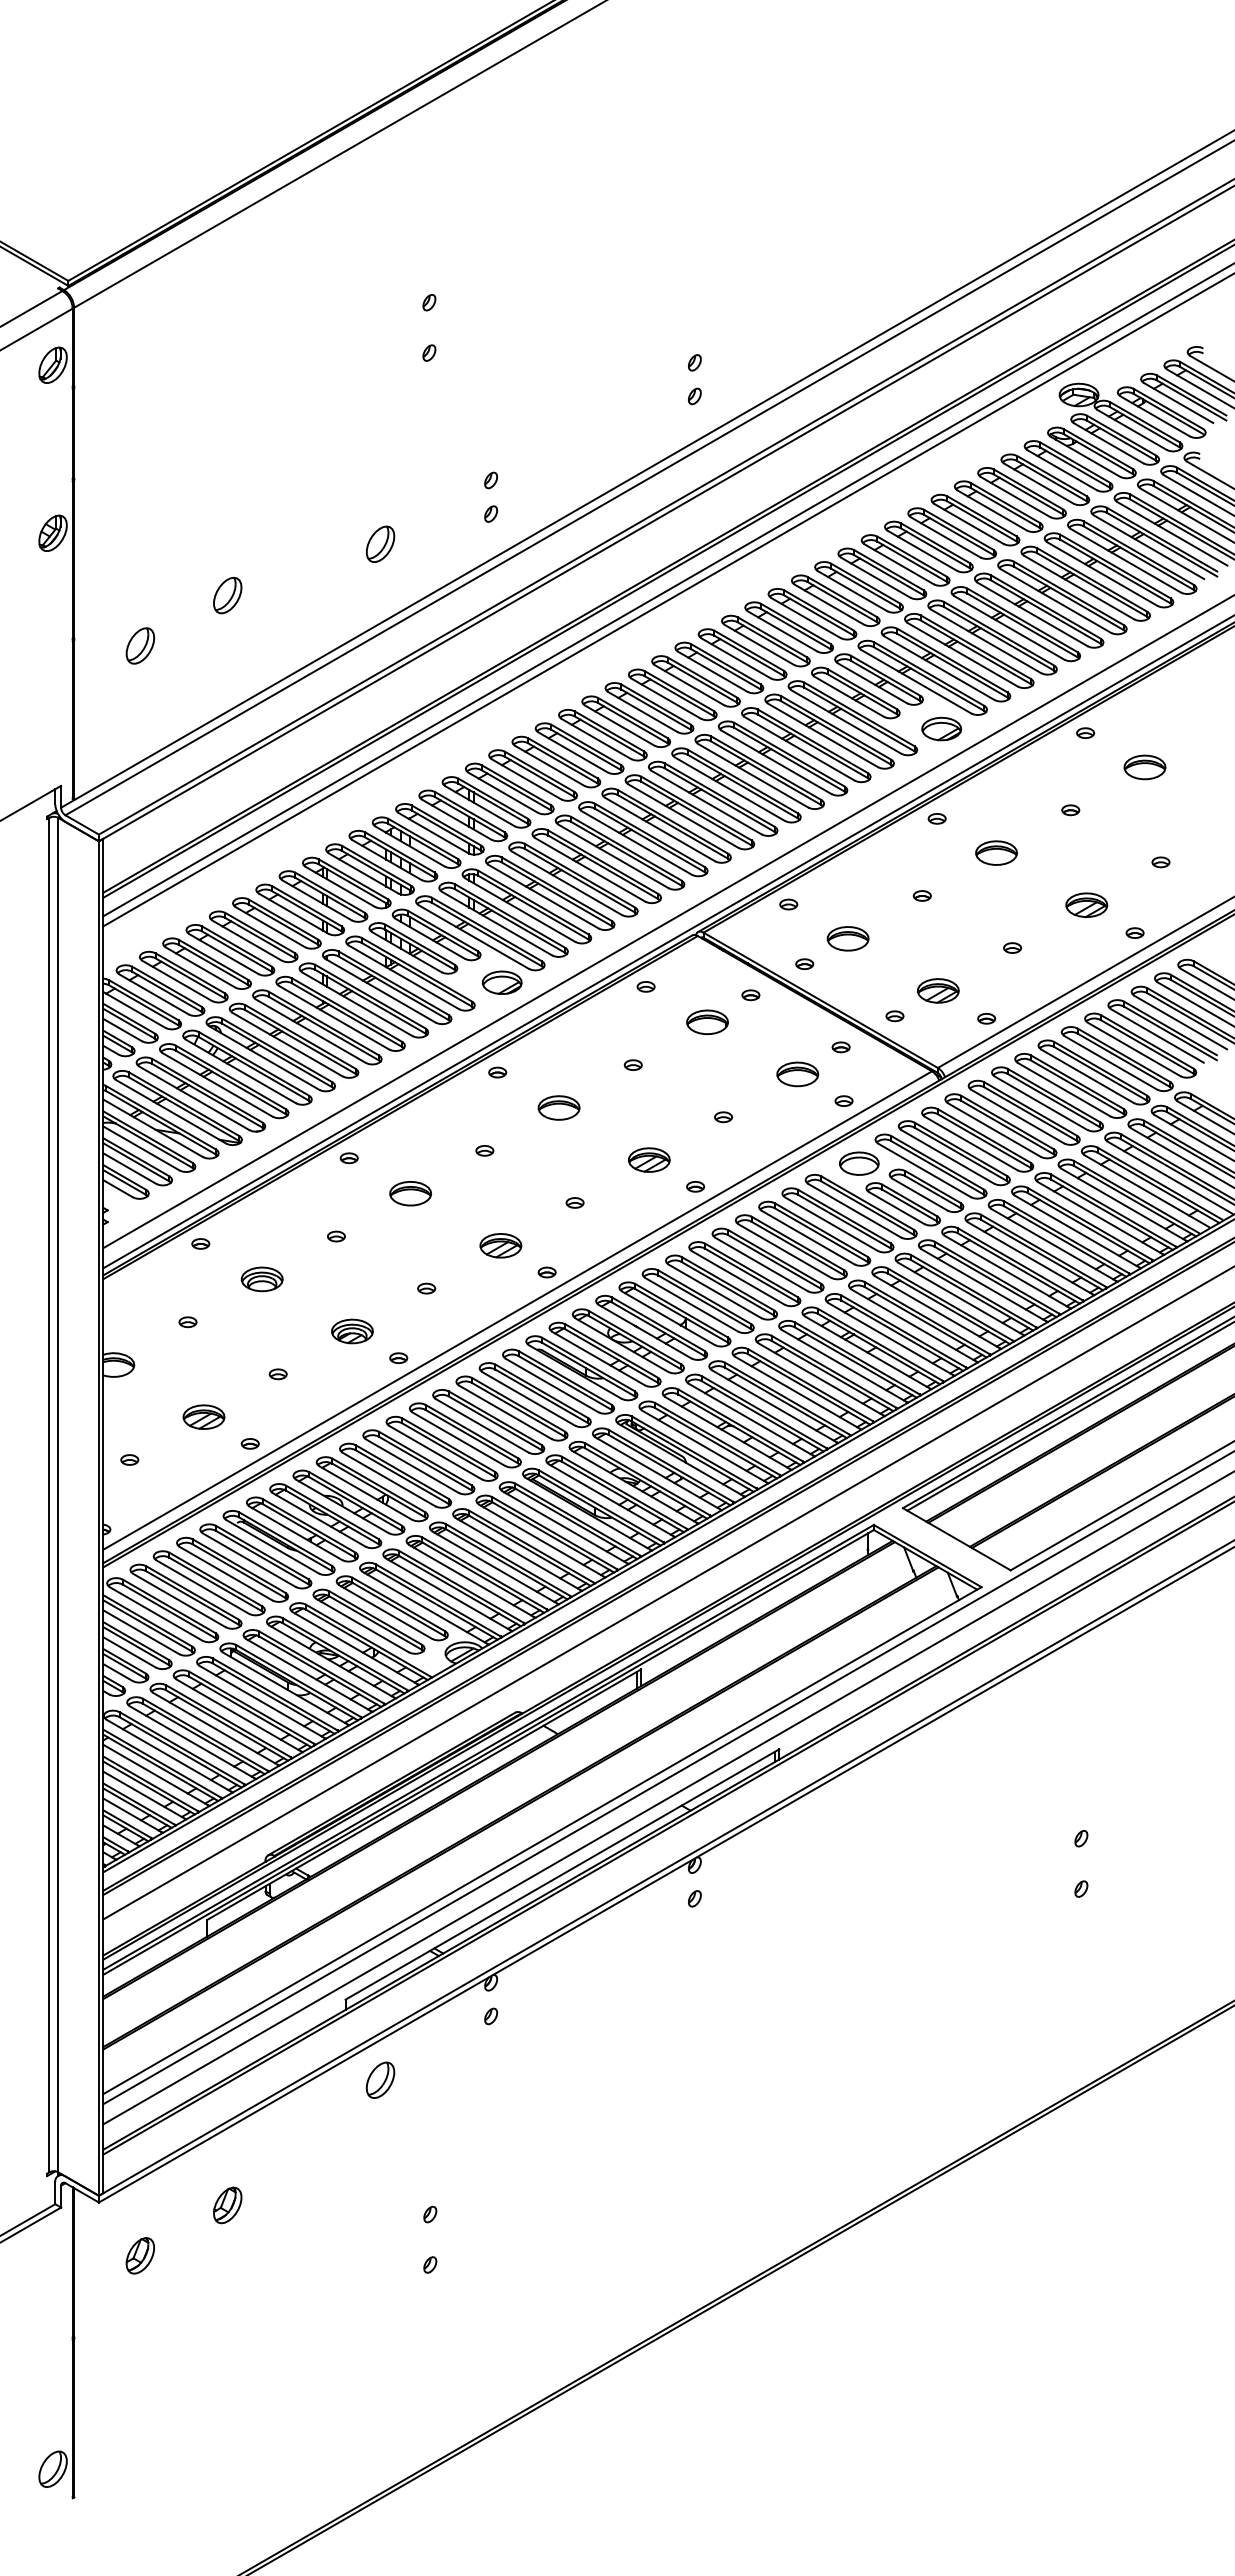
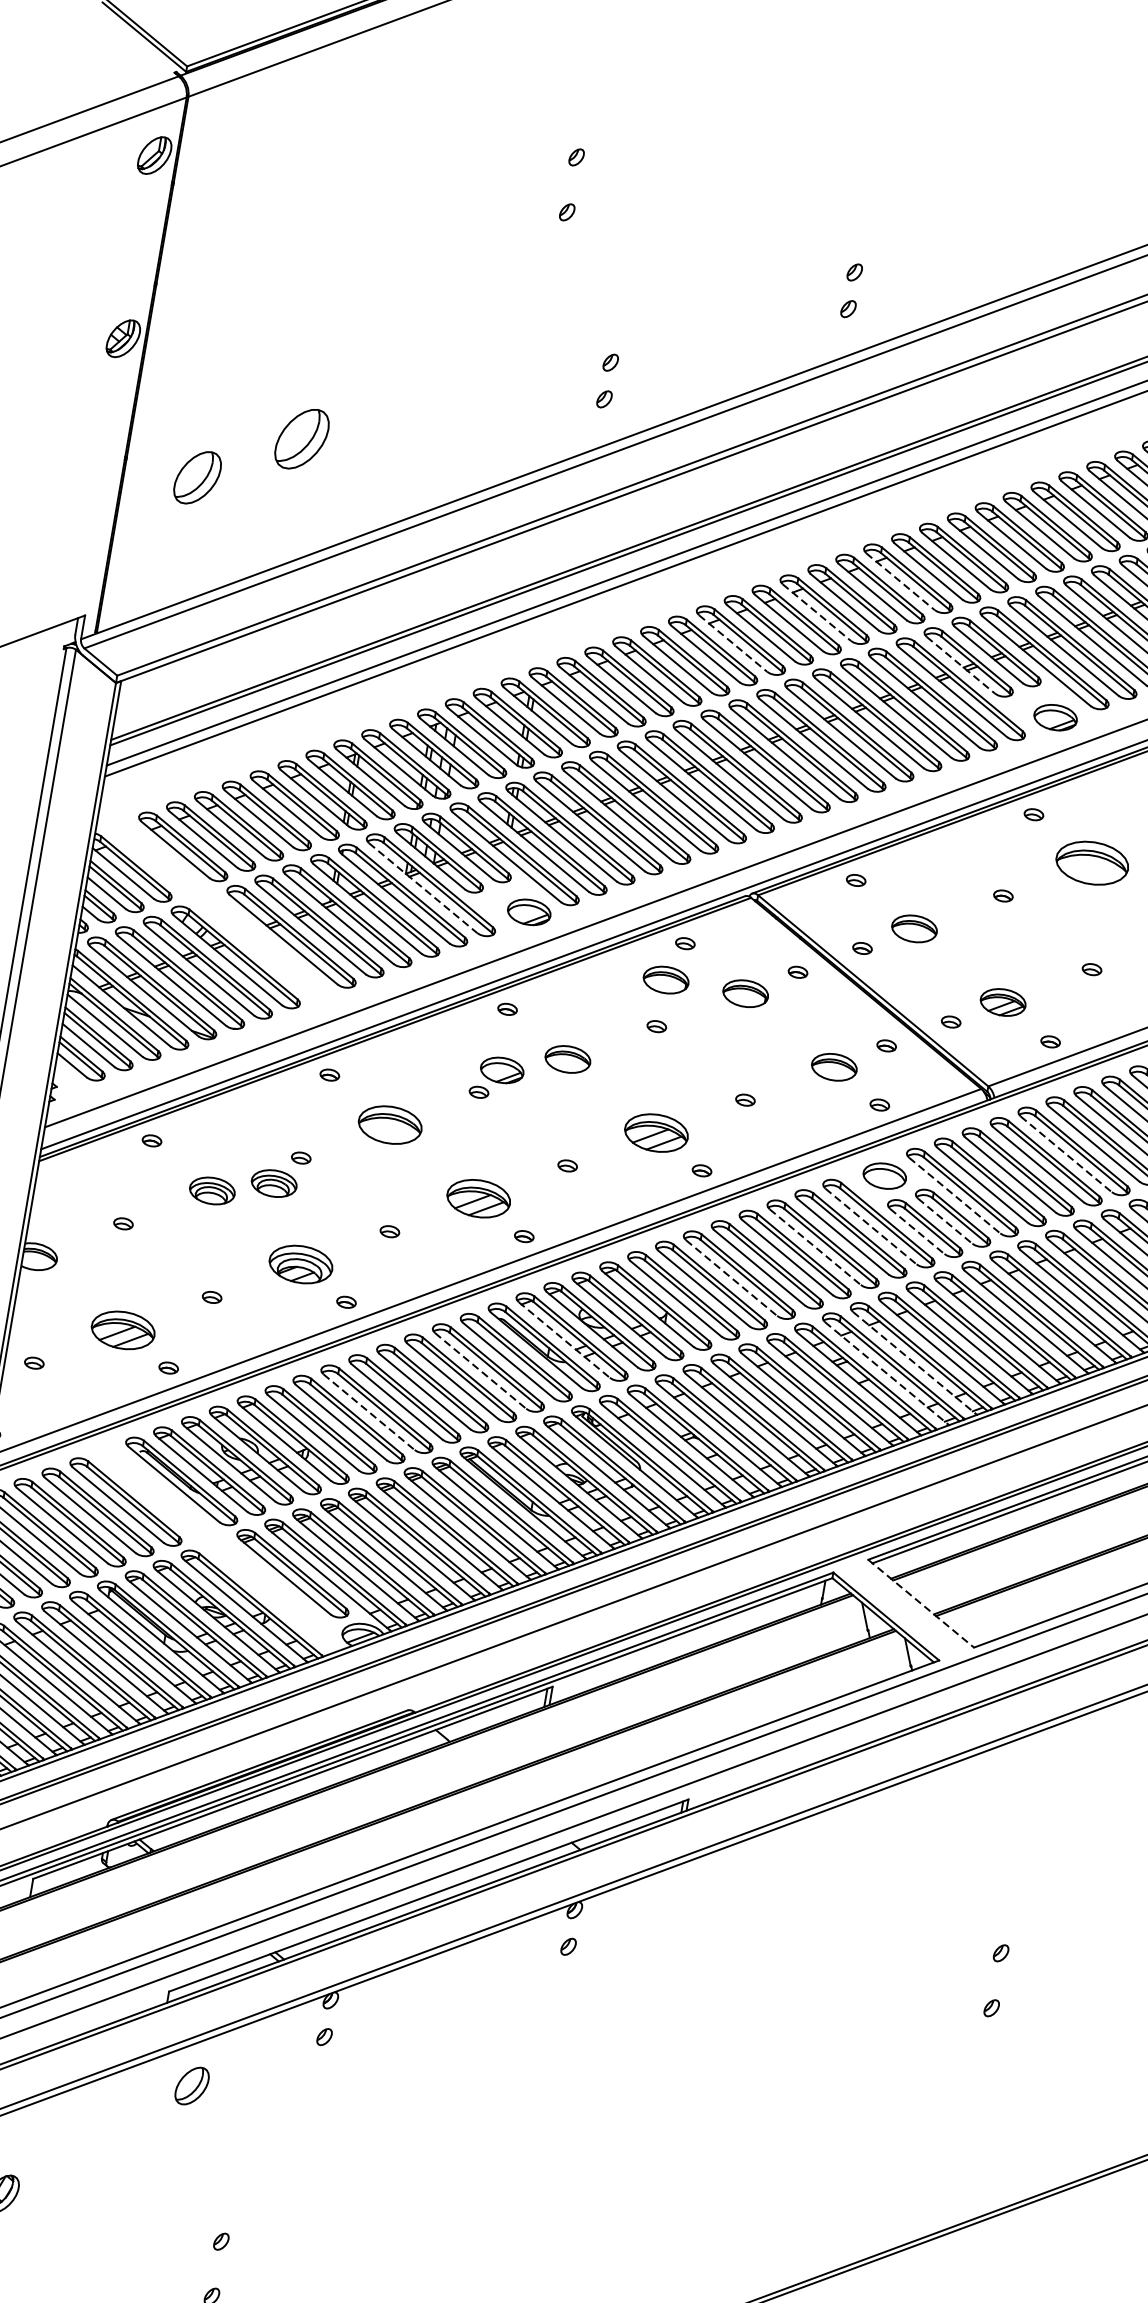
part: (380, 543) -> (478, 410), removed
part: (227, 595) -> (301, 439), size x1.6
line: (783, 631) -> (901, 581), solid -> dashed
part: (140, 645) -> (197, 477), size x1.4
line: (713, 672) -> (817, 613), solid -> dashed
line: (849, 697) -> (960, 666), solid -> dashed
line: (643, 712) -> (733, 644), solid -> dashed
part: (996, 852) -> (1092, 862), size x1.6
line: (403, 977) -> (422, 888), solid -> dashed
part: (634, 1021) -> (666, 979), added
part: (225, 1028) -> (219, 910), removed
line: (1017, 1116) -> (1066, 1154), solid -> dashed
part: (501, 1127) -> (501, 1069), added
part: (649, 1159) -> (656, 1132), size x1.4
line: (924, 1170) -> (954, 1195), solid -> dashed
part: (410, 1193) -> (390, 1124), size x1.4
line: (920, 1194) -> (945, 1221), solid -> dashed
line: (896, 1208) -> (917, 1231), solid -> dashed
line: (854, 1210) -> (870, 1226), solid -> dashed
line: (808, 1237) -> (815, 1247), solid -> dashed
part: (500, 1245) -> (478, 1198), size x1.4
part: (315, 1263) -> (273, 1183), added
line: (738, 1277) -> (731, 1277), solid -> dashed
line: (914, 1325) -> (914, 1362), solid -> dashed
part: (352, 1331) -> (301, 1264), size x1.4
line: (891, 1339) -> (887, 1373), solid -> dashed
line: (598, 1358) -> (564, 1339), solid -> dashed
line: (528, 1398) -> (480, 1370), solid -> dashed
part: (203, 1416) -> (122, 1329), size x1.4
line: (435, 1452) -> (369, 1411), solid -> dashed
line: (957, 1539) -> (921, 1604), solid -> dashed
part: (312, 1588) -> (209, 1537), removed

